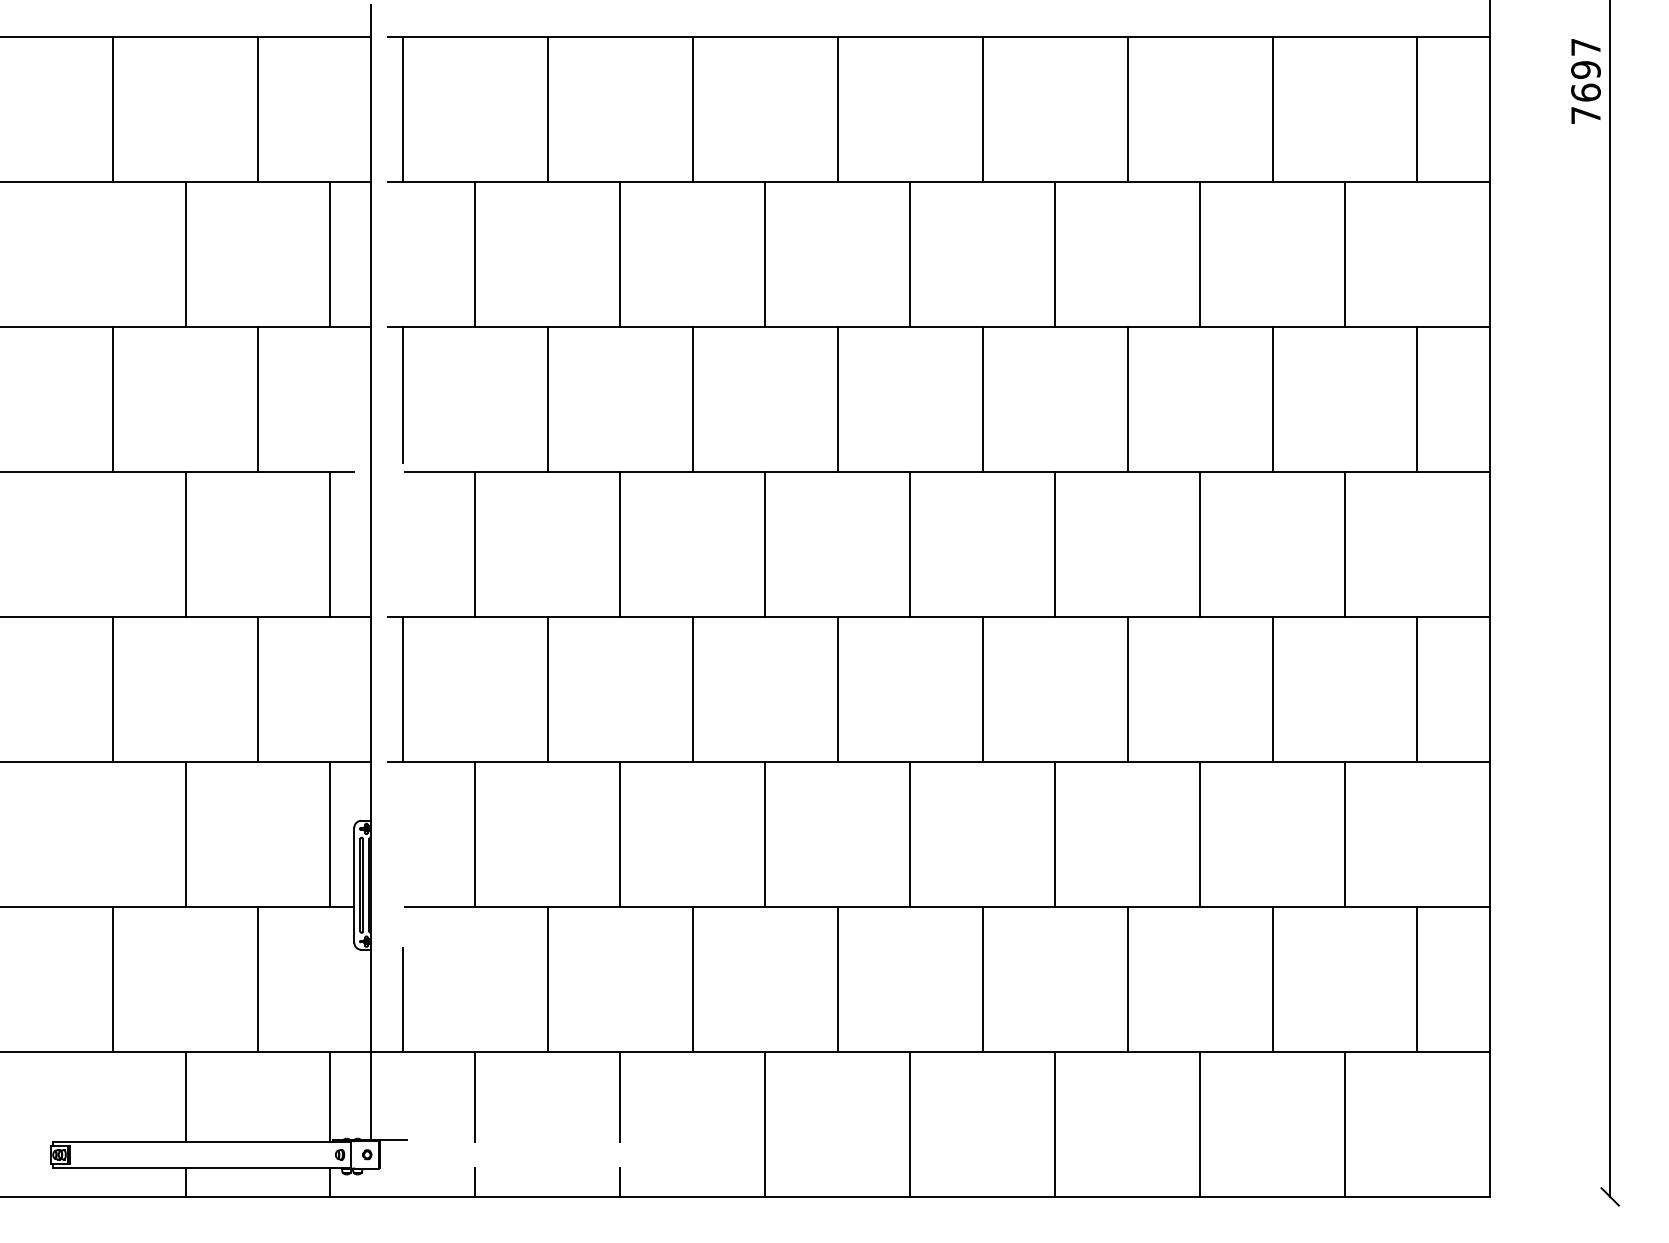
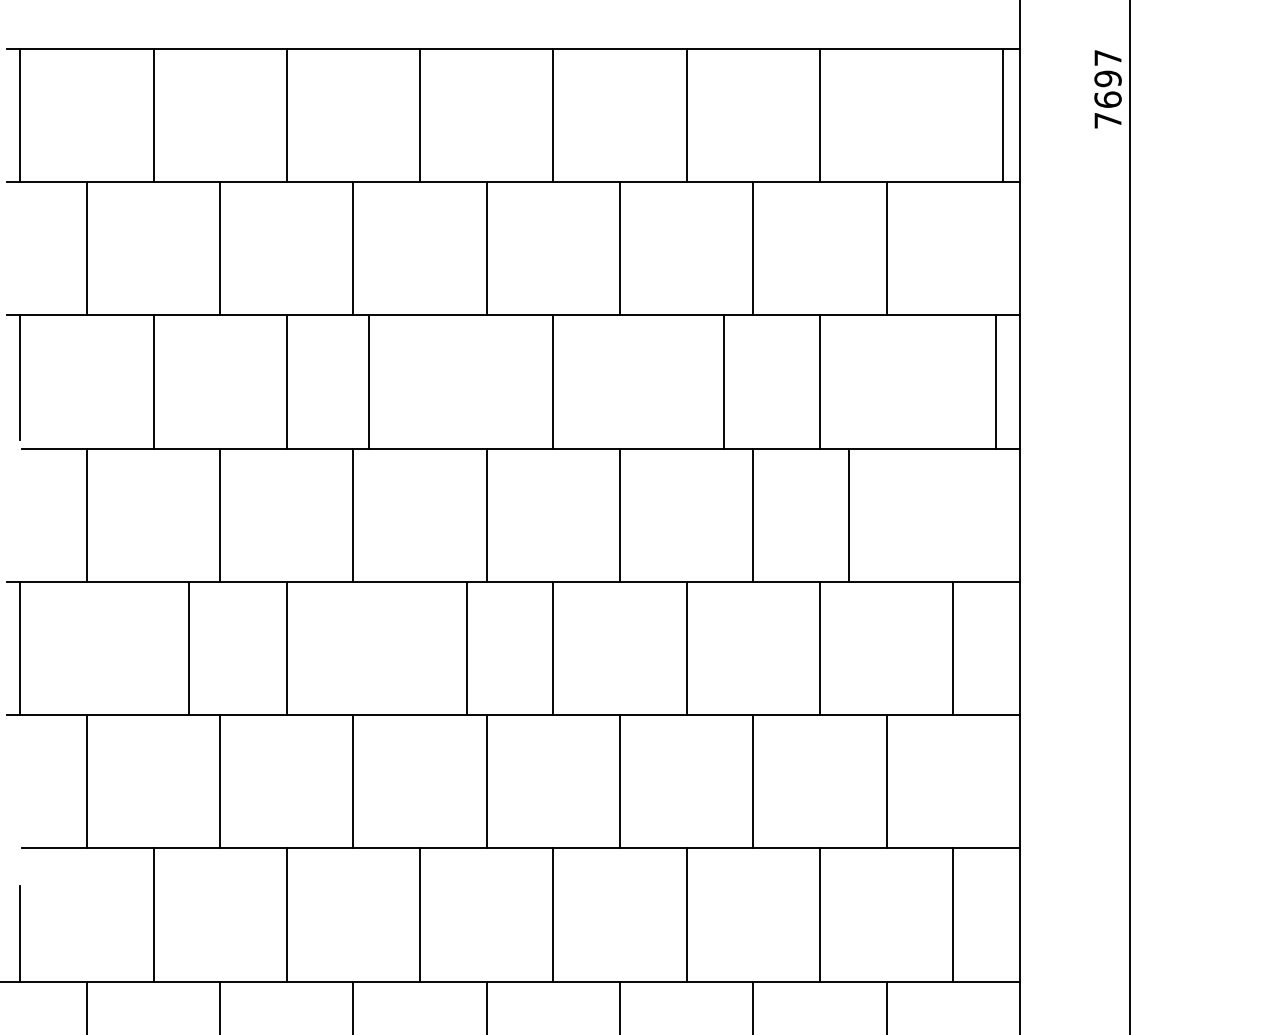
line: (1417, 109) -> (1002, 115), moved
line: (837, 399) -> (368, 381), moved
line: (1127, 399) -> (724, 381), moved
line: (1417, 399) -> (996, 381), moved
line: (1345, 544) -> (849, 515), moved
line: (547, 689) -> (188, 648), moved
line: (837, 689) -> (466, 648), moved

